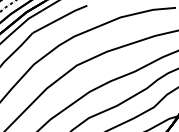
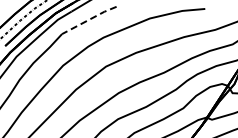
line: (60, 18) -> (89, 19), solid -> dashed

